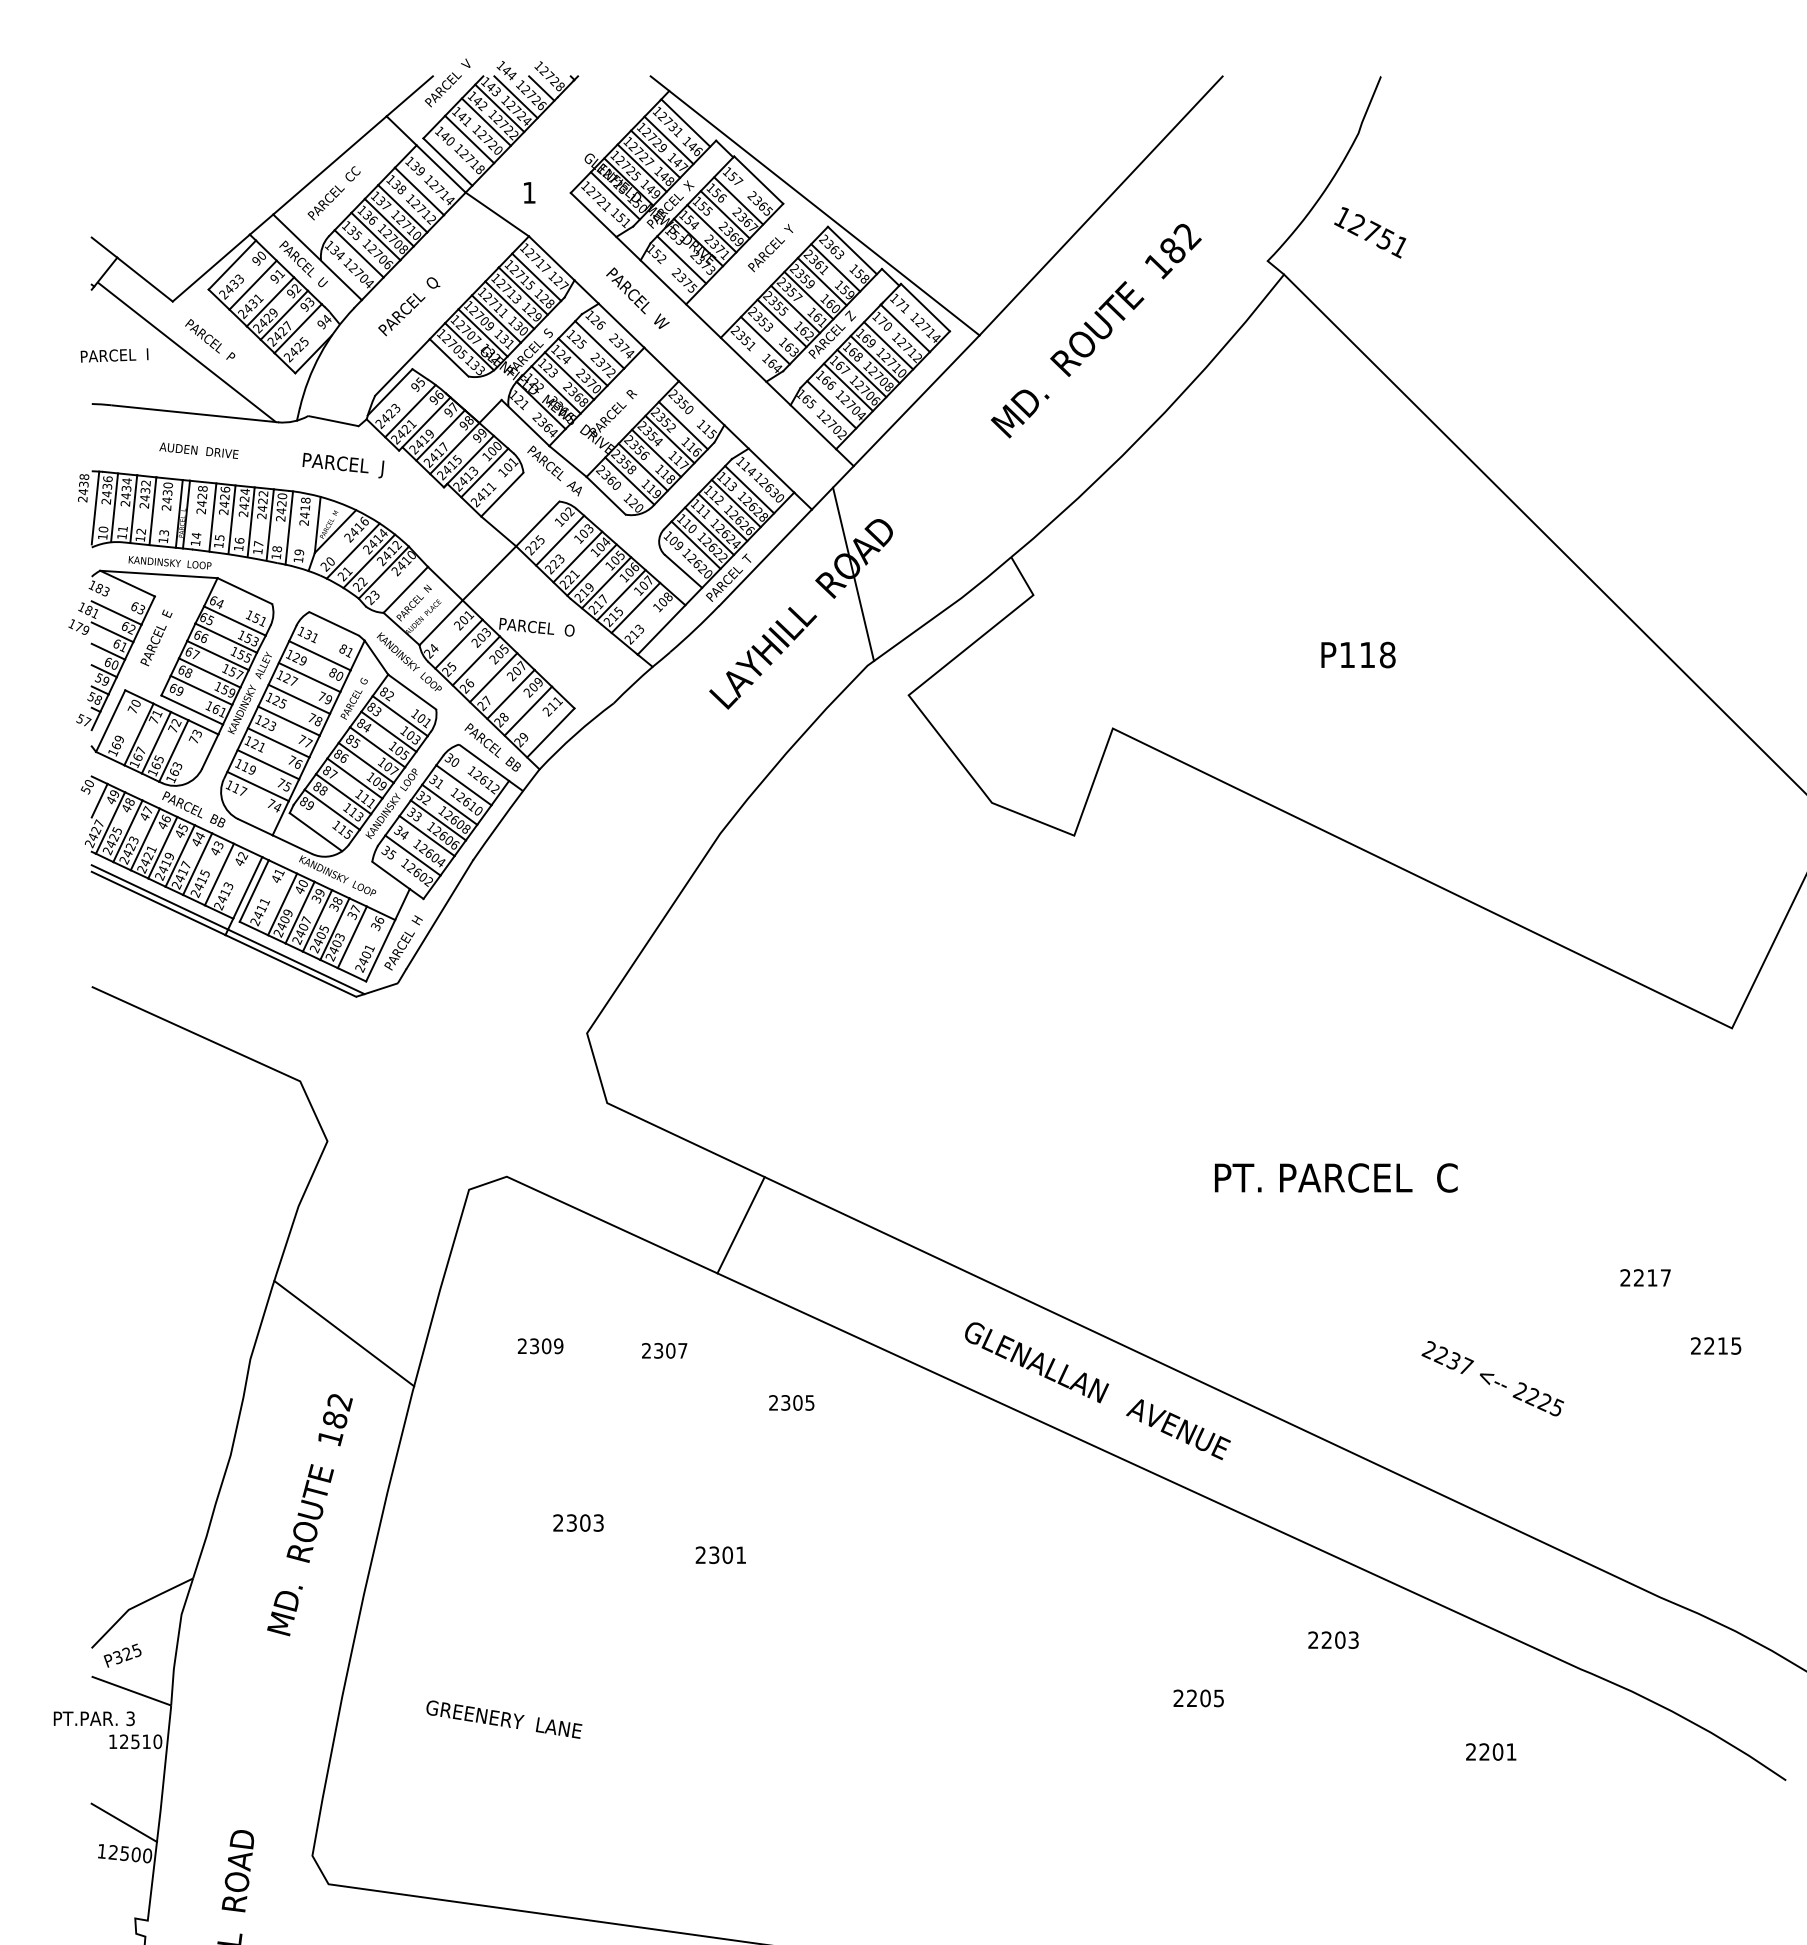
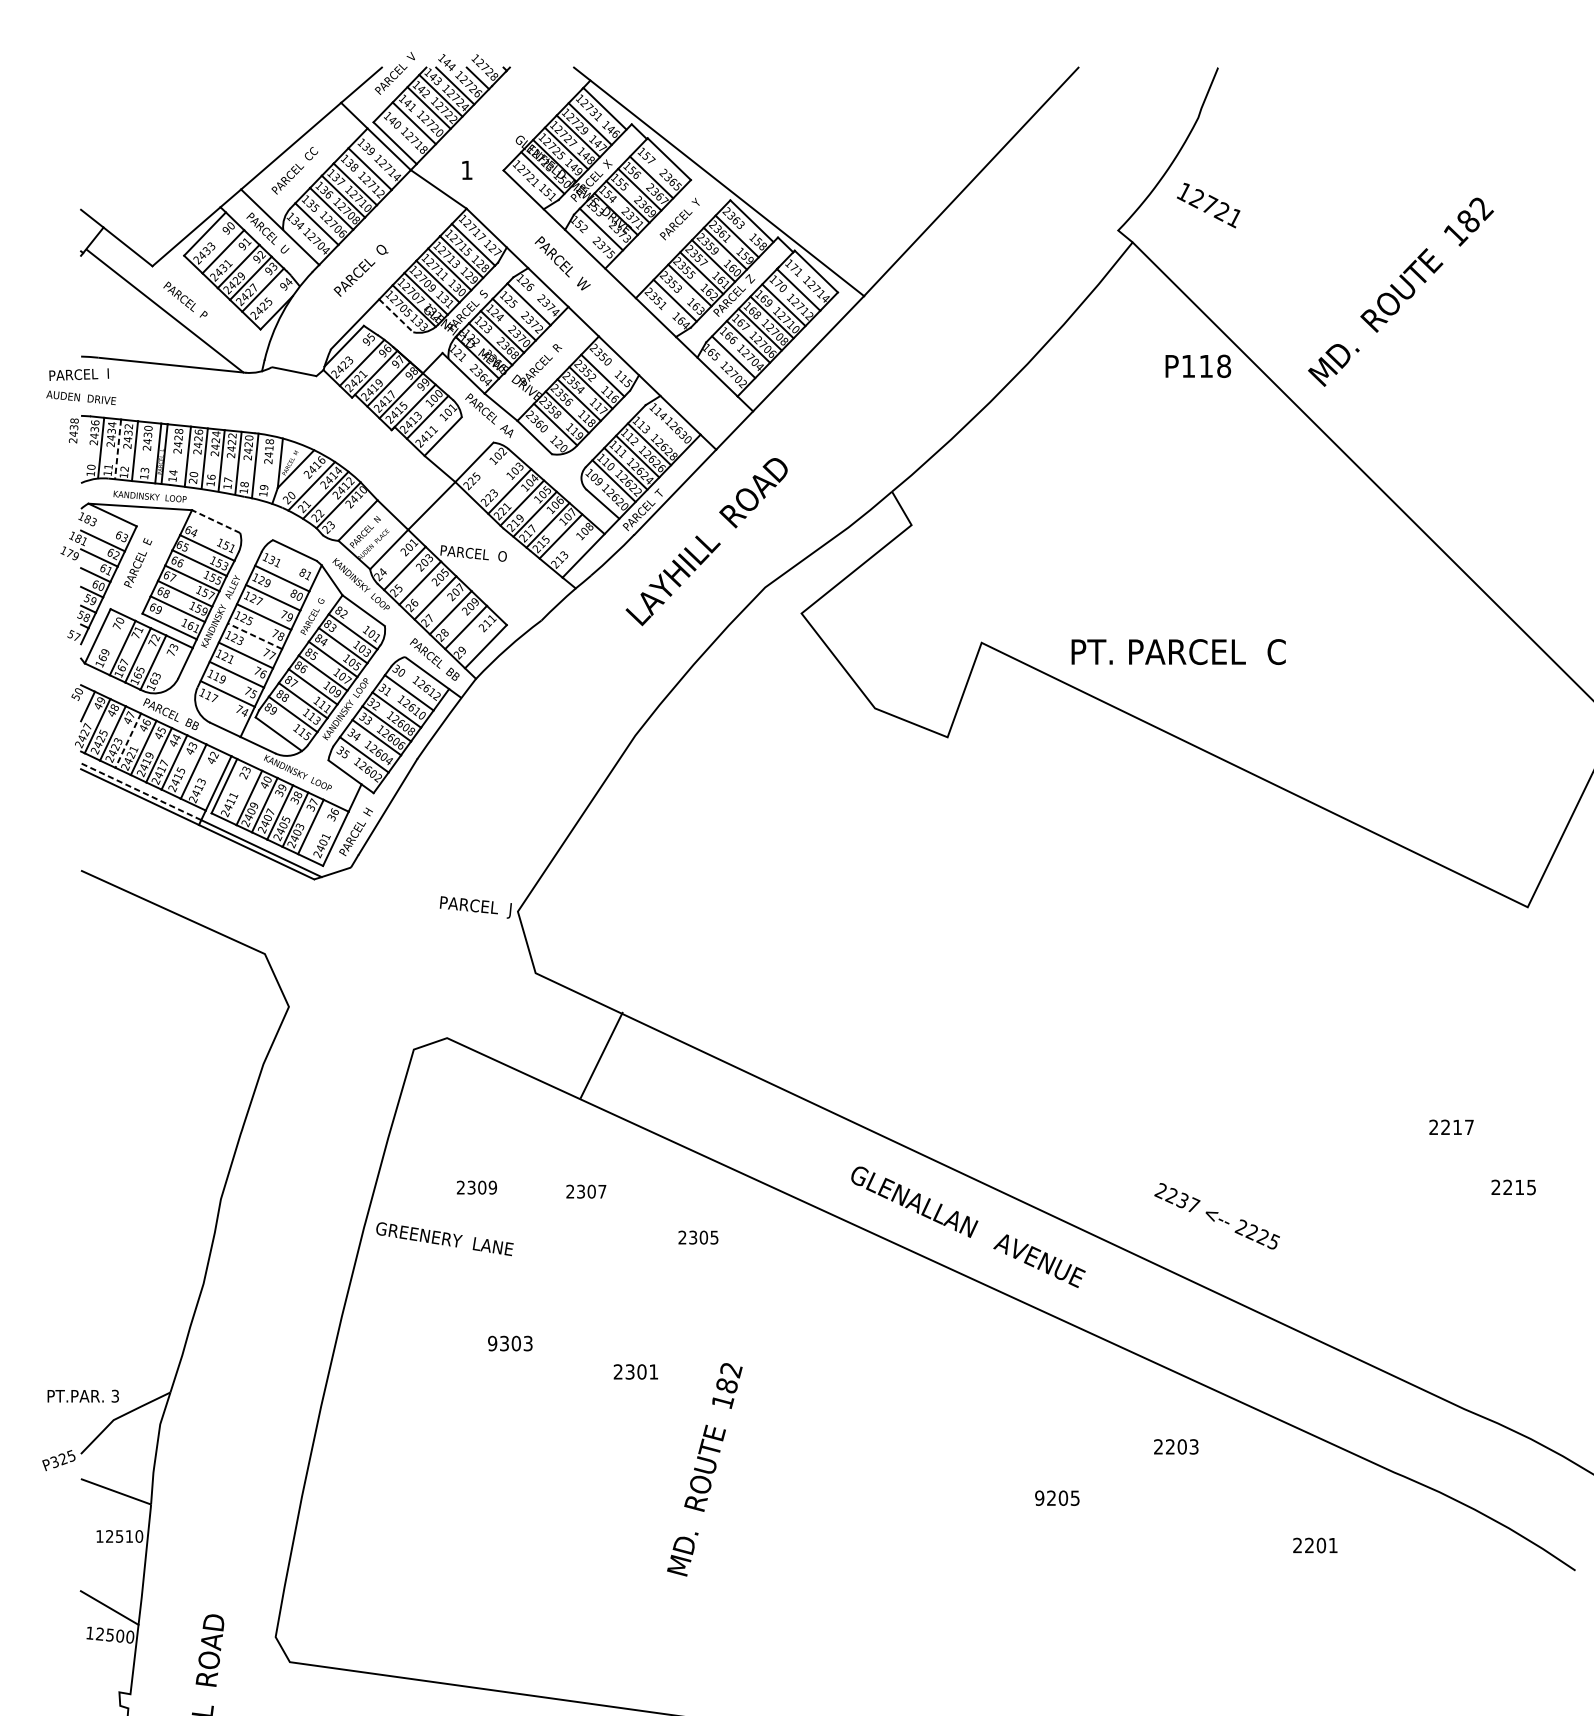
text: (1385, 239) -> (1222, 211), 12751 -> 12721
text: (1095, 331) -> (1400, 292), moved
text: (114, 355) -> (79, 374), moved
line: (449, 357) -> (396, 315), solid -> dashed
text: (198, 450) -> (80, 397), moved
text: (343, 465) -> (475, 907), moved
line: (749, 489) -> (661, 431), removed
line: (95, 507) -> (84, 447), removed
line: (133, 509) -> (117, 449), solid -> dashed
line: (560, 540) -> (494, 476), removed
text: (219, 541) -> (193, 477), 15 -> 20
line: (853, 574) -> (752, 506), removed
line: (244, 590) -> (215, 521), solid -> dashed
text: (1358, 654) -> (1198, 365), moved
line: (288, 720) -> (254, 635), solid -> dashed
line: (145, 839) -> (128, 740), solid -> dashed
text: (277, 875) -> (244, 772), 41 -> 23
line: (159, 897) -> (140, 791), solid -> dashed
text: (1336, 1177) -> (1178, 651), moved
line: (740, 1225) -> (601, 1055), moved
line: (344, 1333) -> (303, 1176), removed
text: (1492, 1378) -> (1216, 1216), moved
text: (309, 1515) -> (704, 1470), moved
text: (558, 1522) -> (492, 1343), 2303 -> 9303
text: (122, 1655) -> (58, 1460), moved
text: (1178, 1698) -> (1039, 1498), 2205 -> 9205
text: (93, 1718) -> (82, 1396), moved
text: (504, 1719) -> (445, 1239), moved

